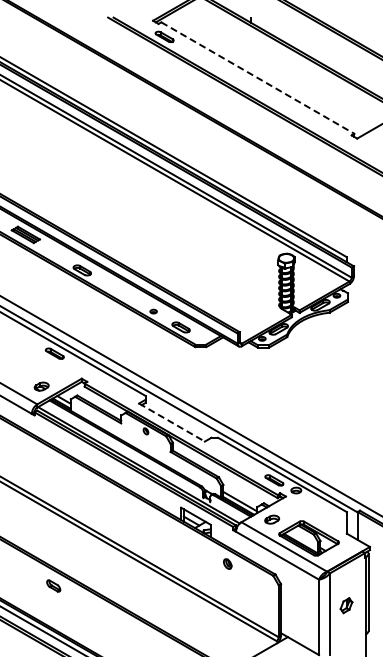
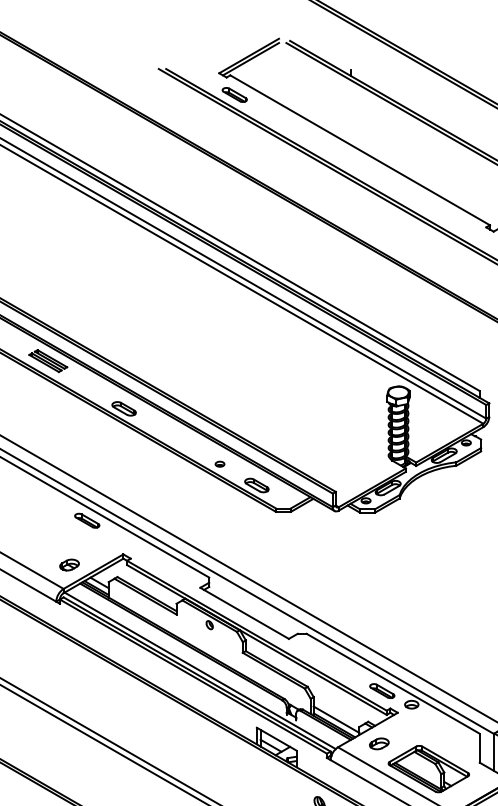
line: (257, 78) -> (359, 150), dashed -> solid
line: (172, 422) -> (245, 613), dashed -> solid

